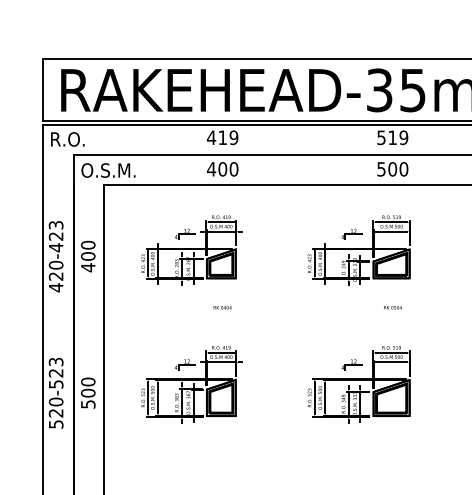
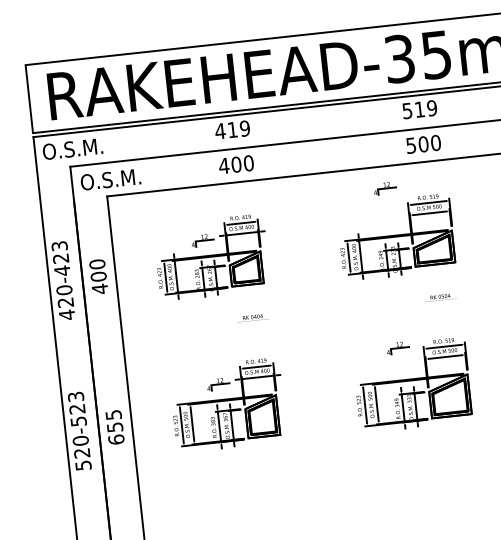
text: (77, 139) -> (72, 149), R.O. -> O.S.M.
part: (351, 233) -> (384, 187), moved
part: (351, 364) -> (397, 347), moved
text: (87, 392) -> (114, 426), 500 -> 655

